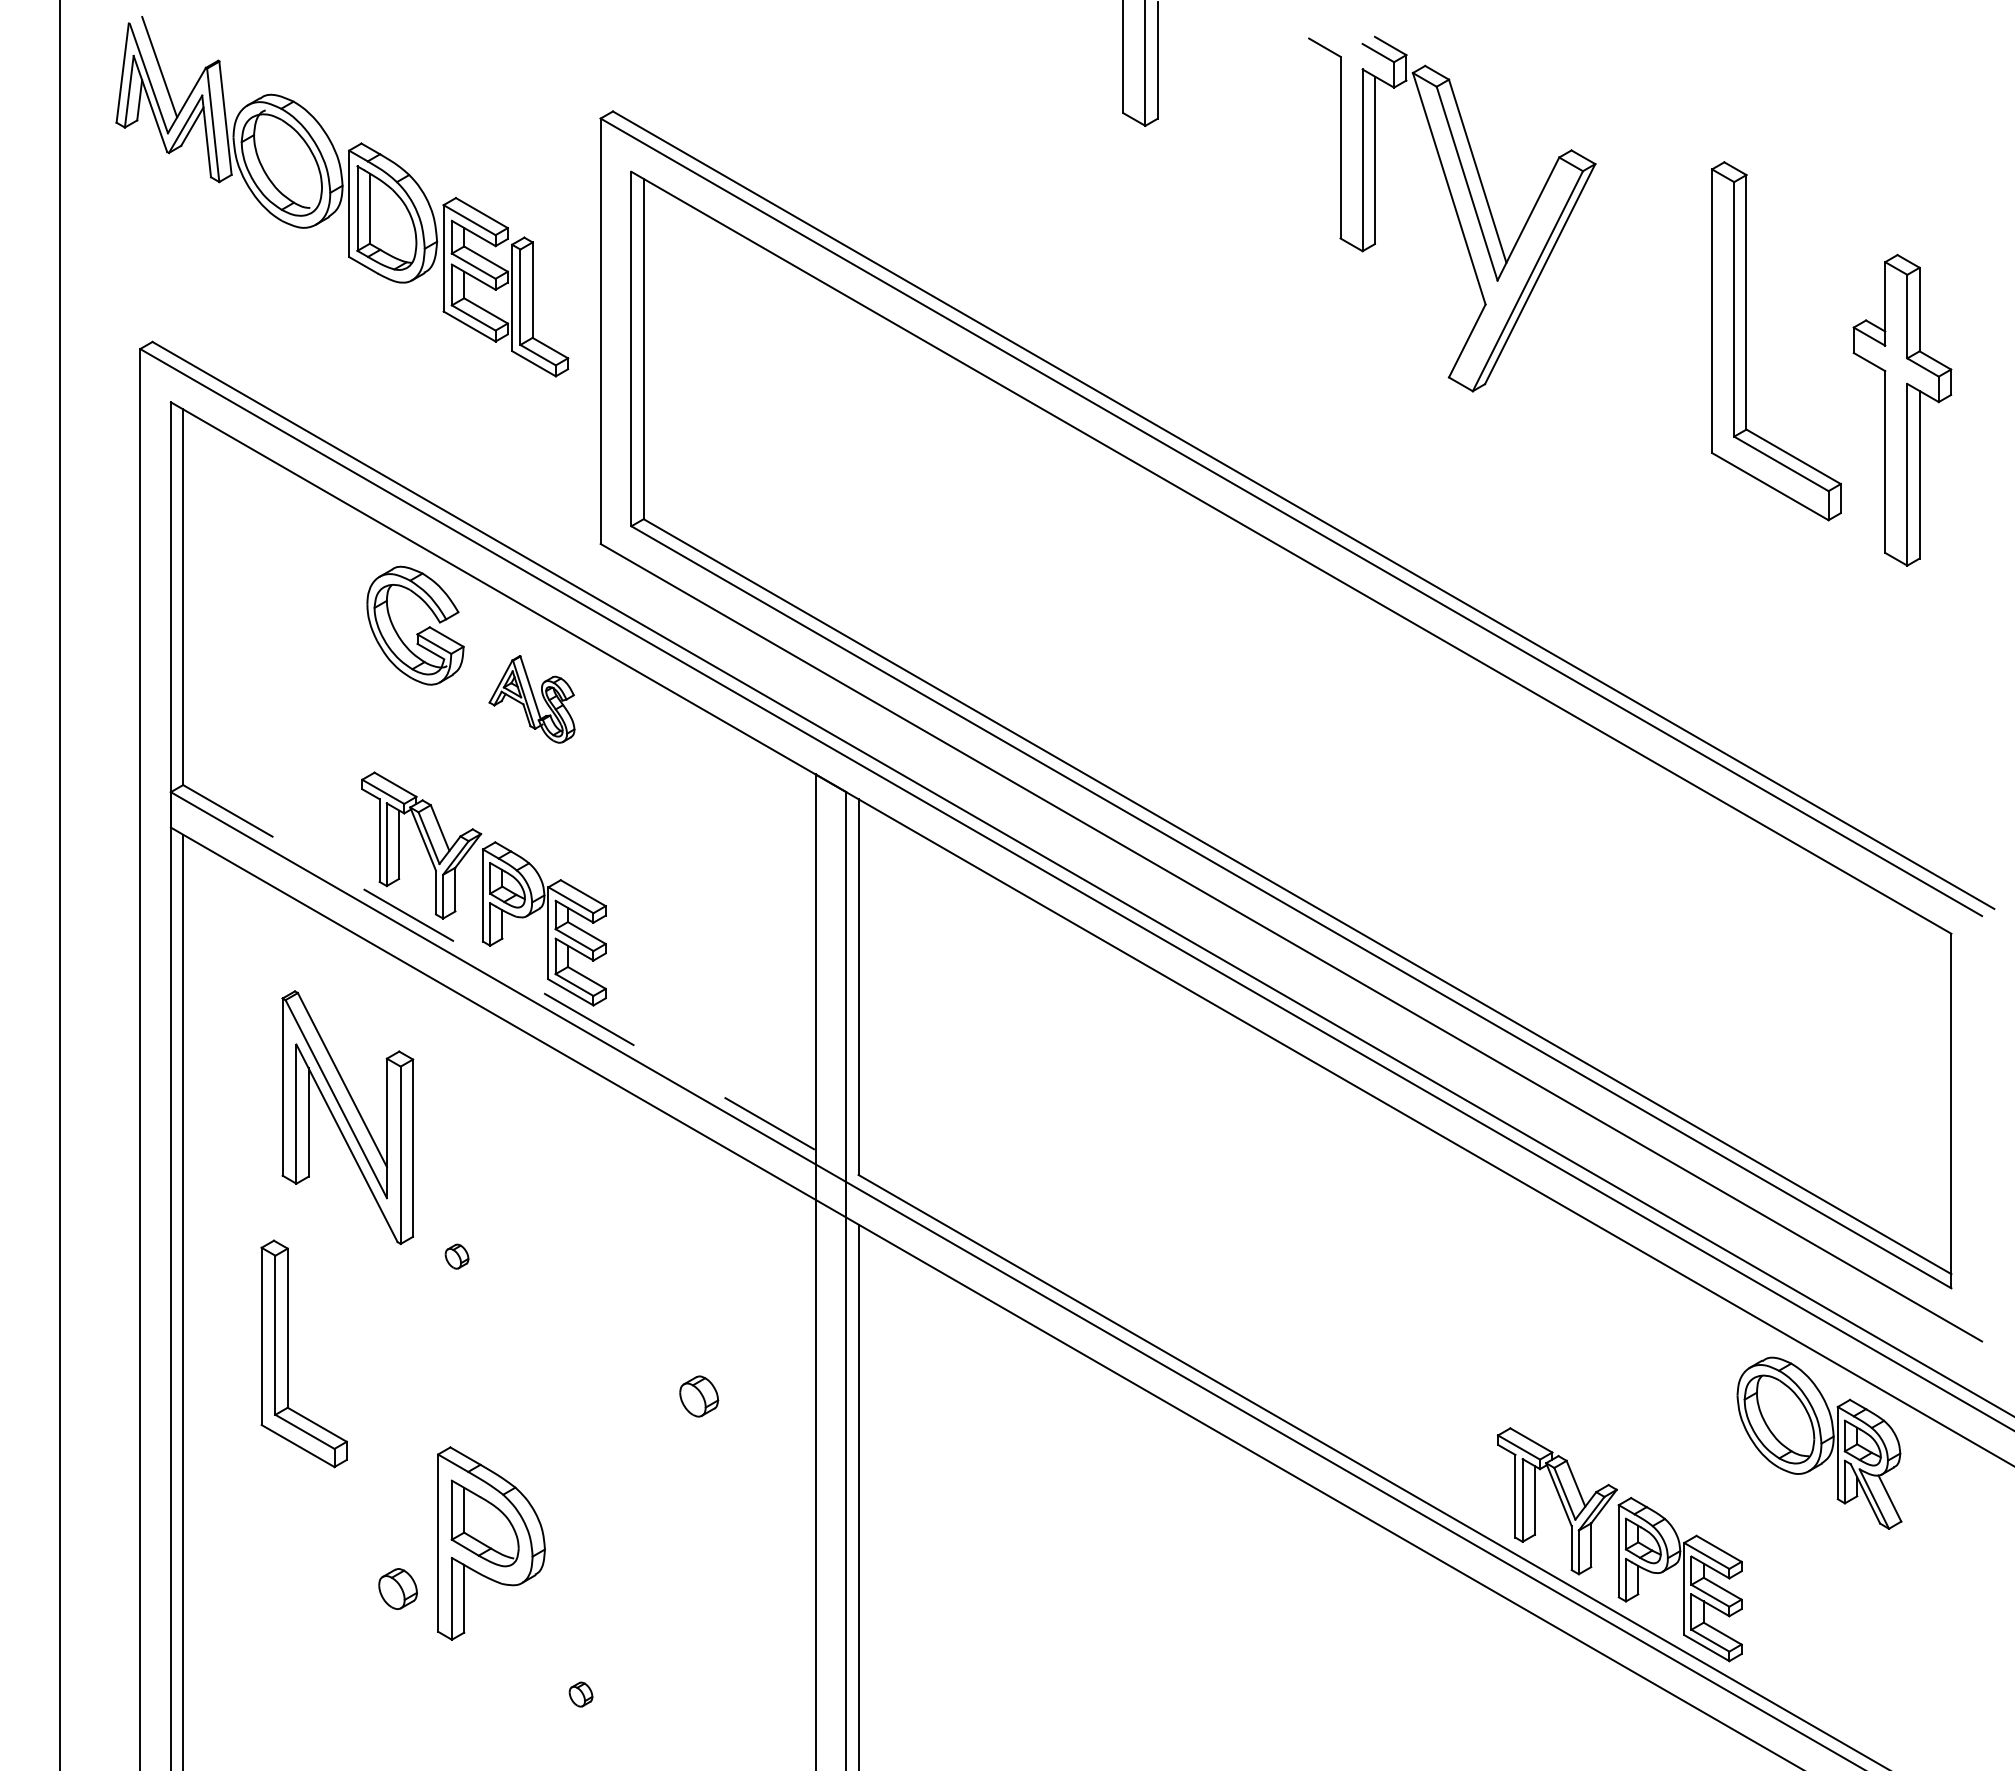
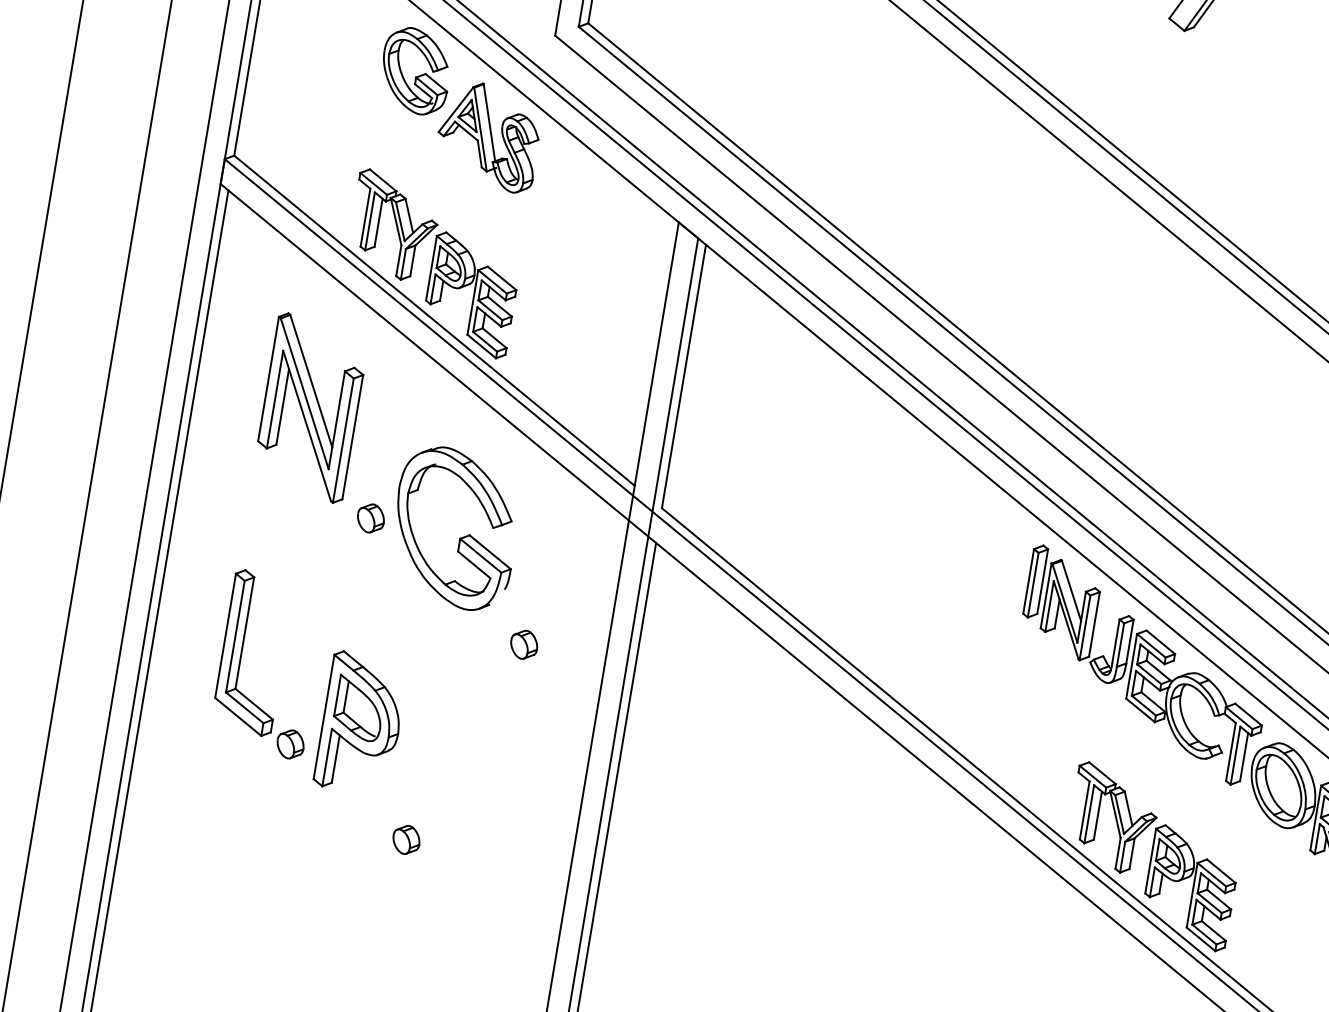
part: (531, 699) -> (488, 136), size x1.67
line: (499, 967) -> (434, 320), dashed -> solid
part: (456, 1256) -> (370, 518), size x1.67
part: (586, 1262) -> (460, 537), added
part: (1562, 1282) -> (1142, 666), added
part: (288, 1353) -> (242, 650), moved
part: (580, 1694) -> (406, 839), size x1.67

